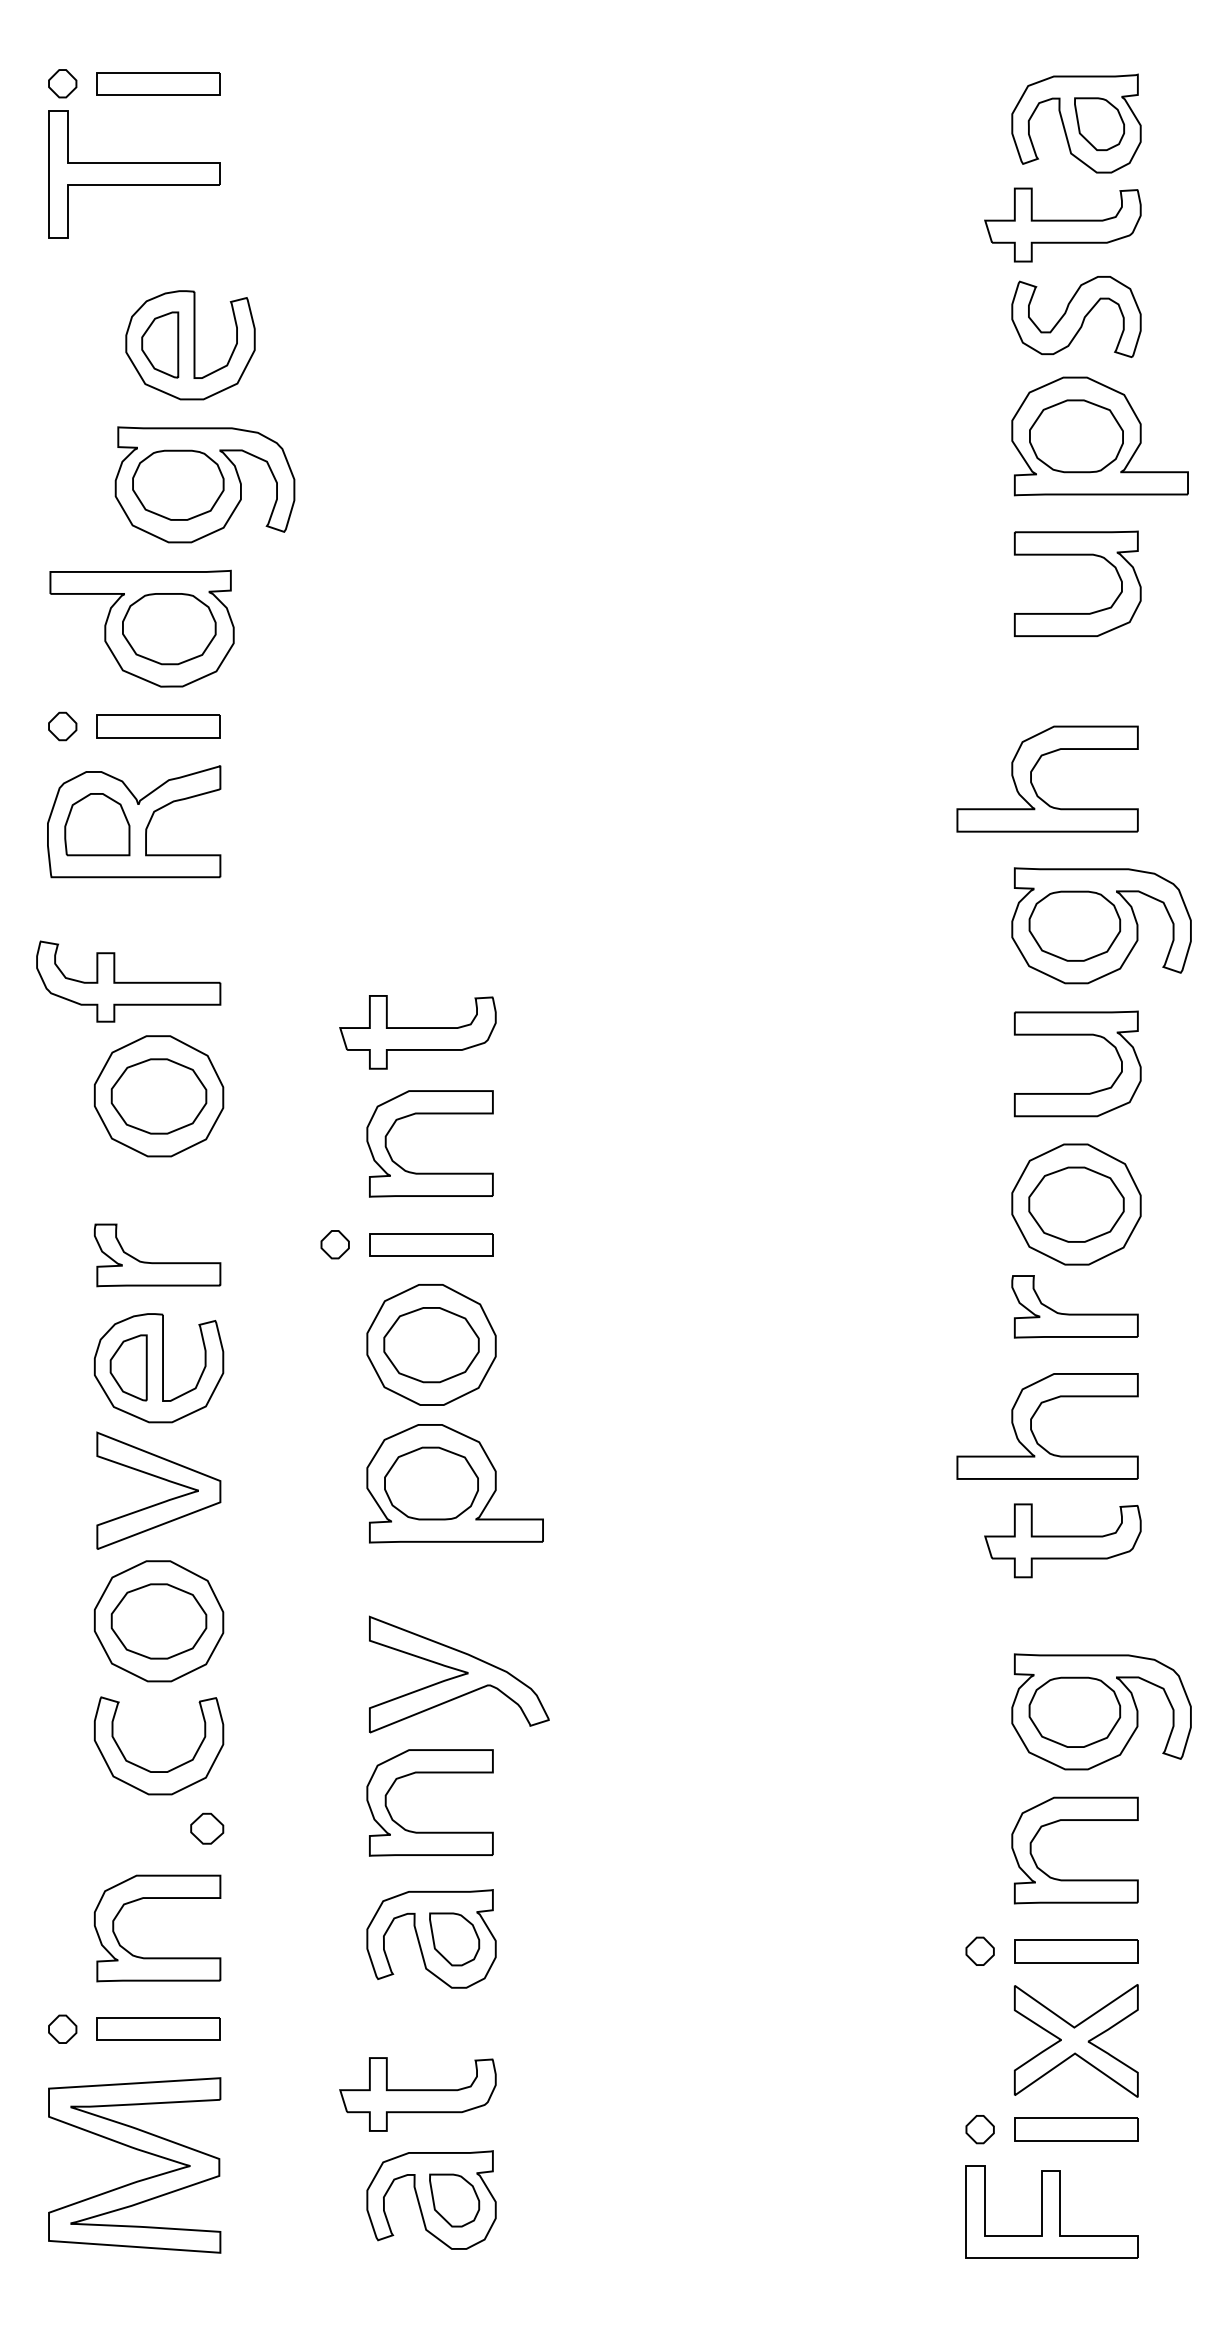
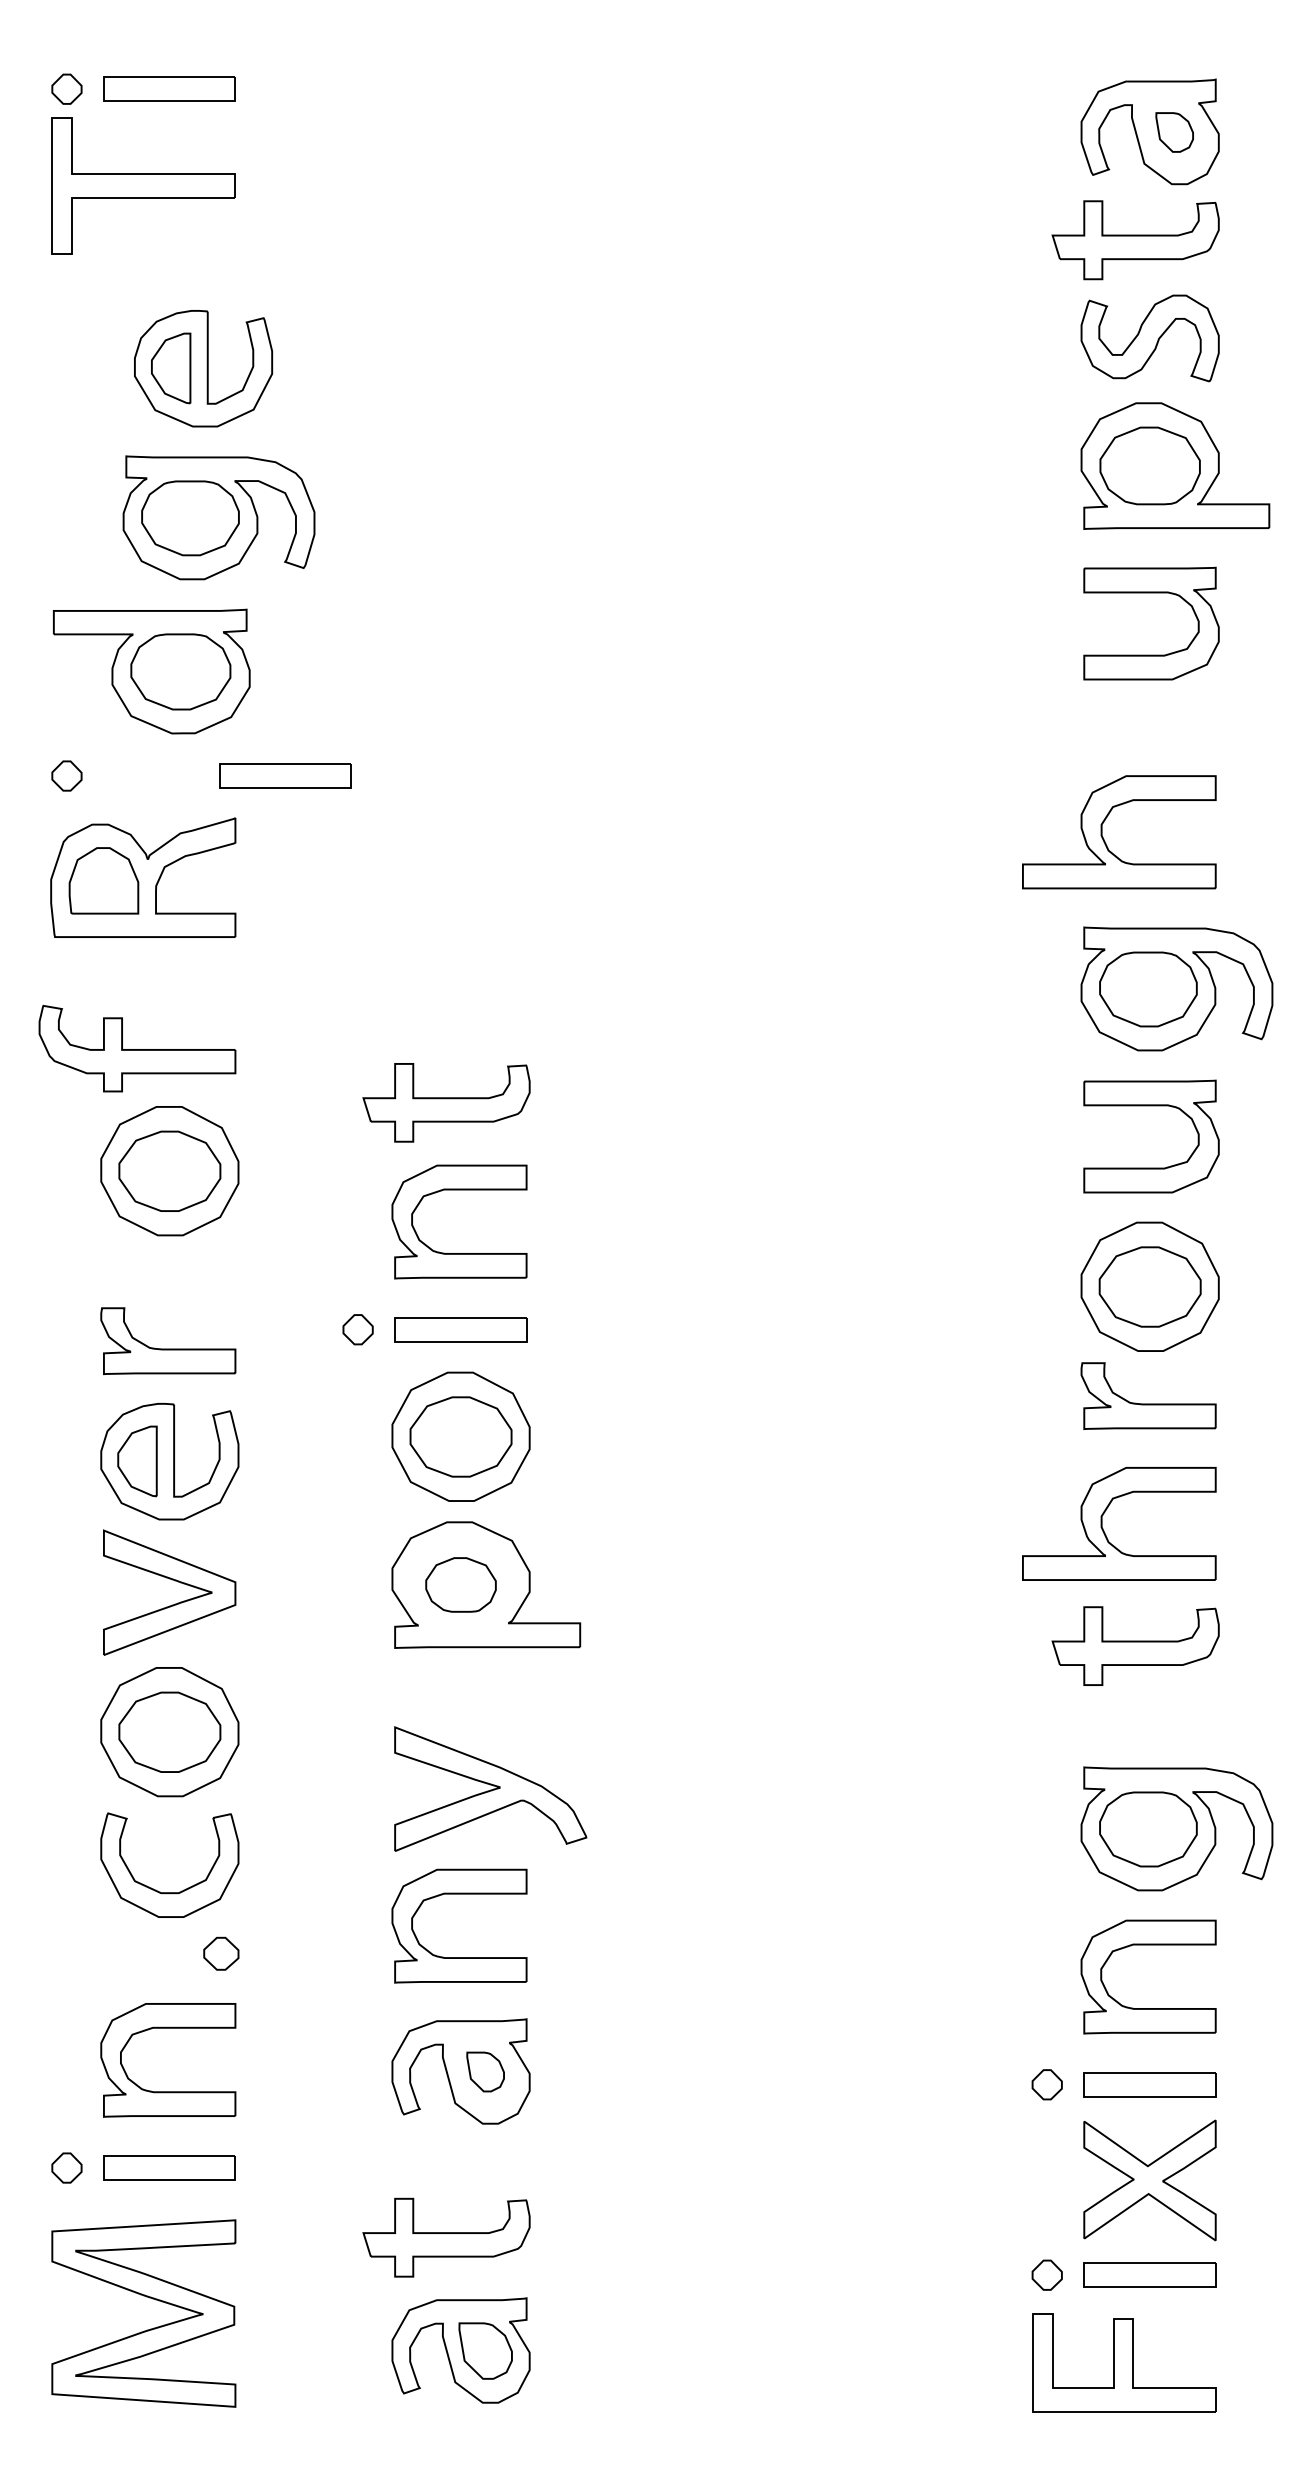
part: (1099, 124) -> (1174, 132), size x0.7
part: (158, 725) -> (285, 775), moved
part: (431, 1483) -> (460, 1584), size x0.7
part: (454, 1938) -> (485, 2071), size x0.7

